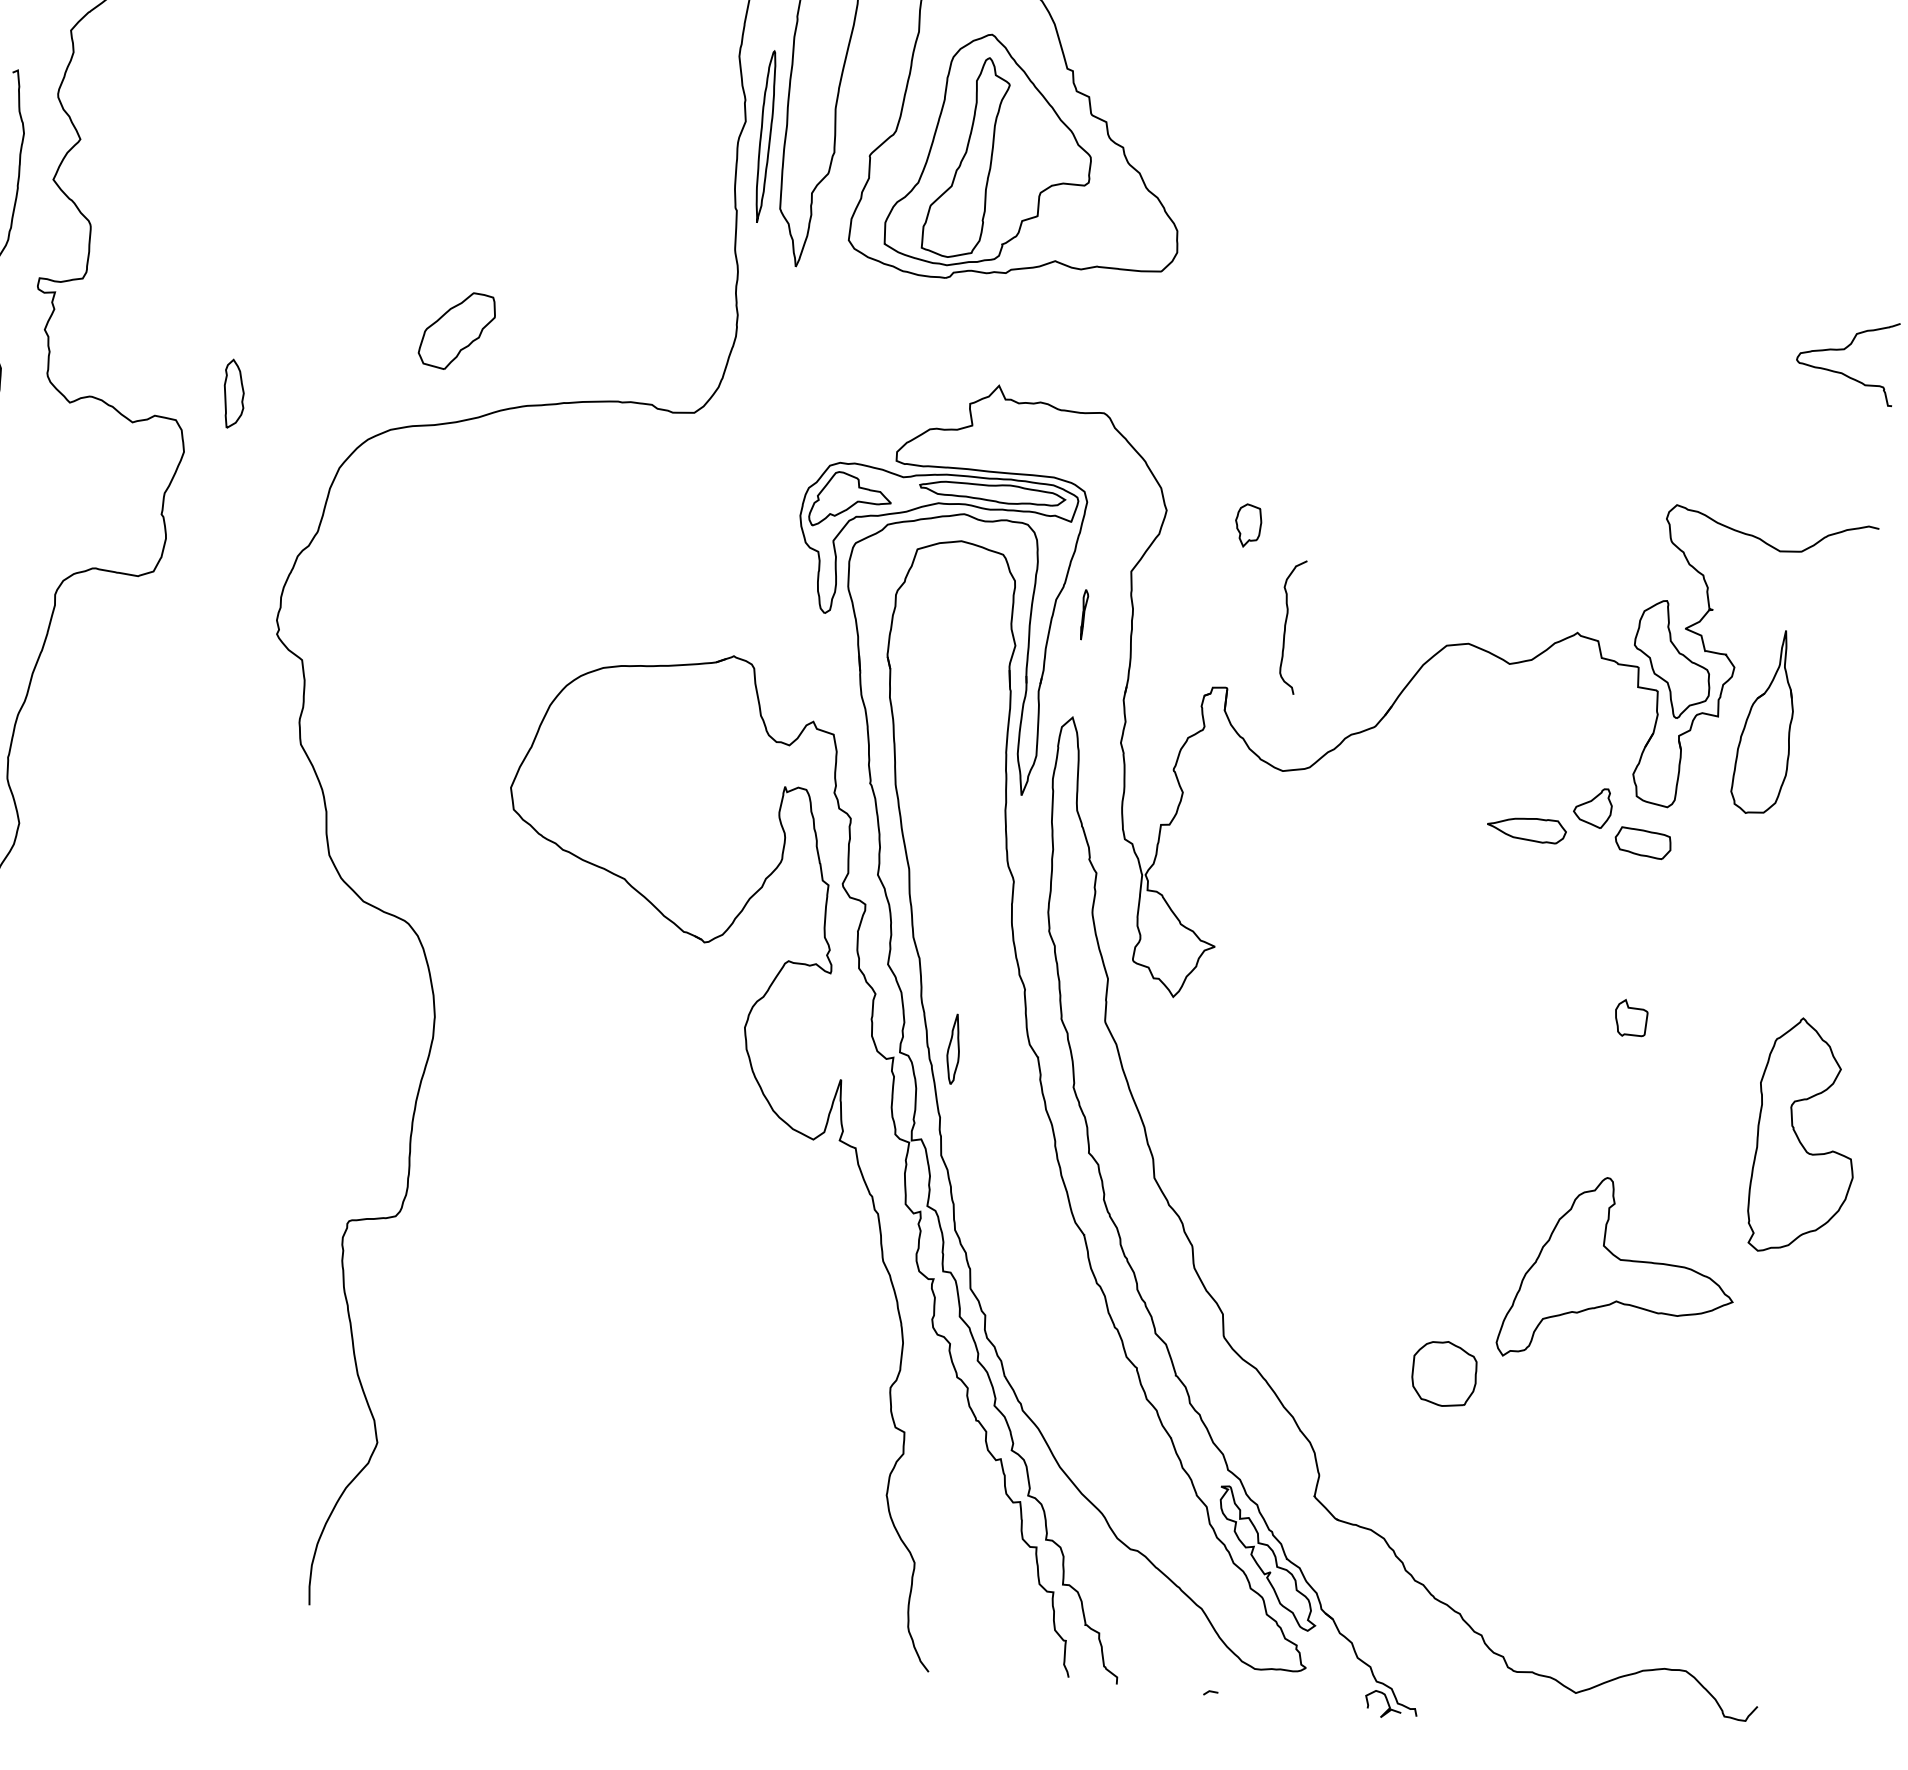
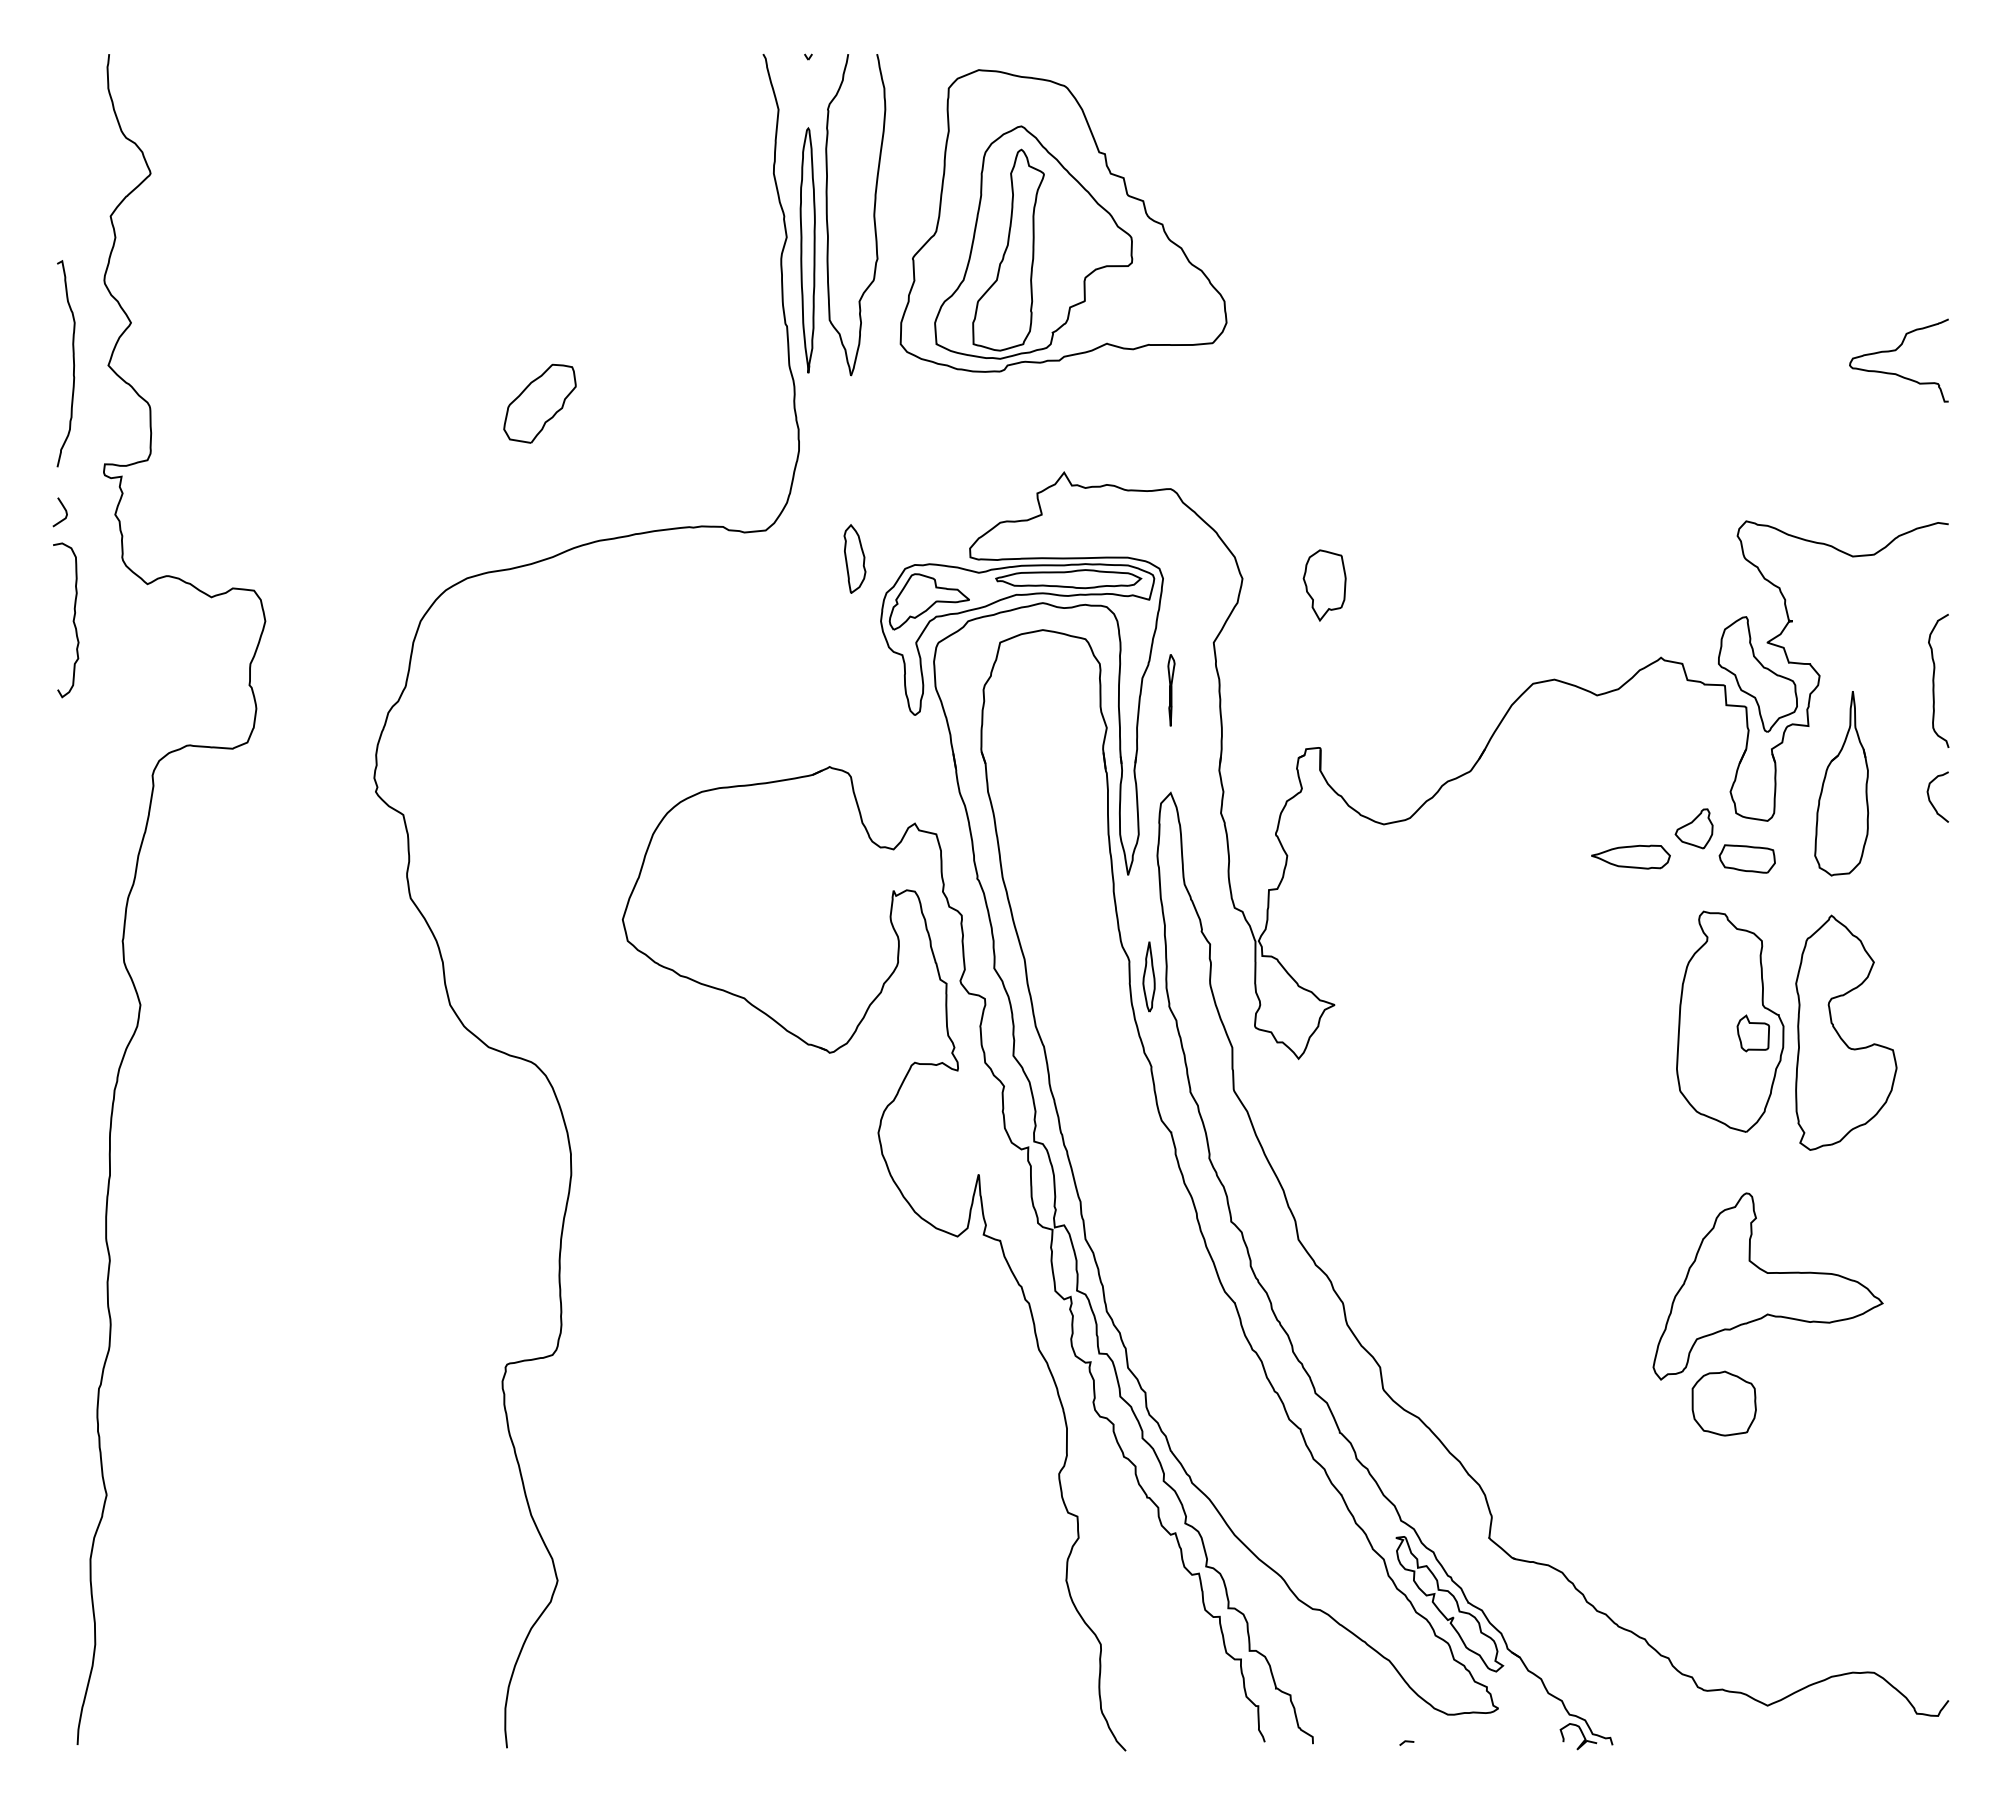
part: (765, 136) -> (807, 250), size x1.43
part: (456, 330) -> (539, 403), moved
part: (233, 393) -> (854, 558), moved
part: (1248, 525) -> (1324, 585), size x1.67
part: (1084, 615) -> (1171, 690), size x1.43
curve: (1286, 625) -> (1934, 680), moved
part: (1765, 721) -> (1841, 783), moved
curve: (1832, 802) -> (1930, 799), added
part: (1609, 1004) -> (1730, 1021), added
part: (953, 1048) -> (1148, 976), moved
part: (1799, 1139) -> (1840, 1035), moved
part: (1443, 1373) -> (1723, 1403), moved

